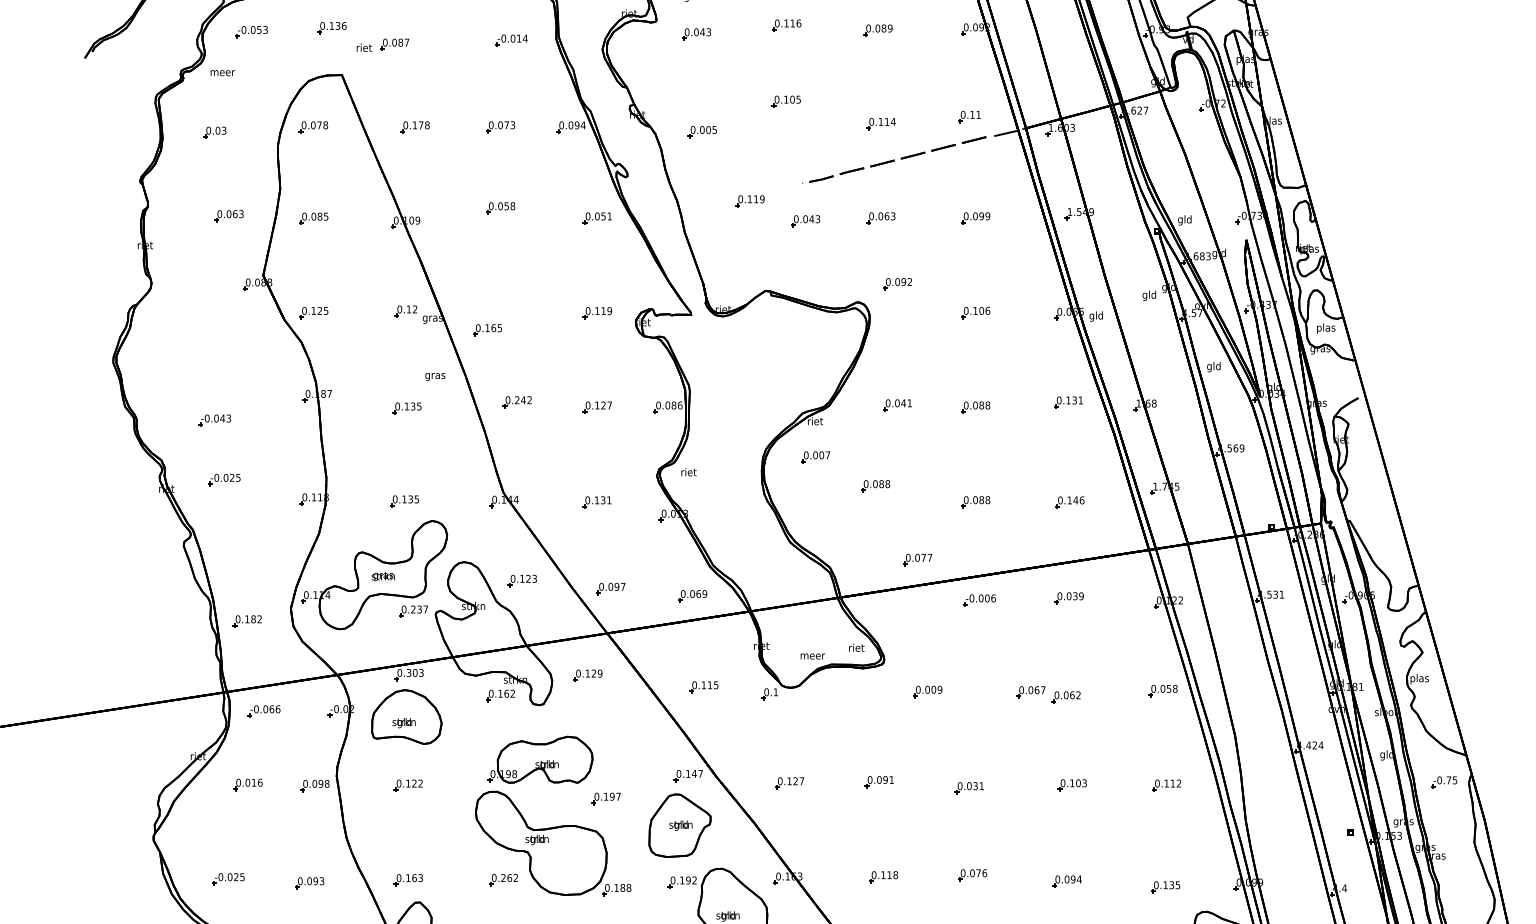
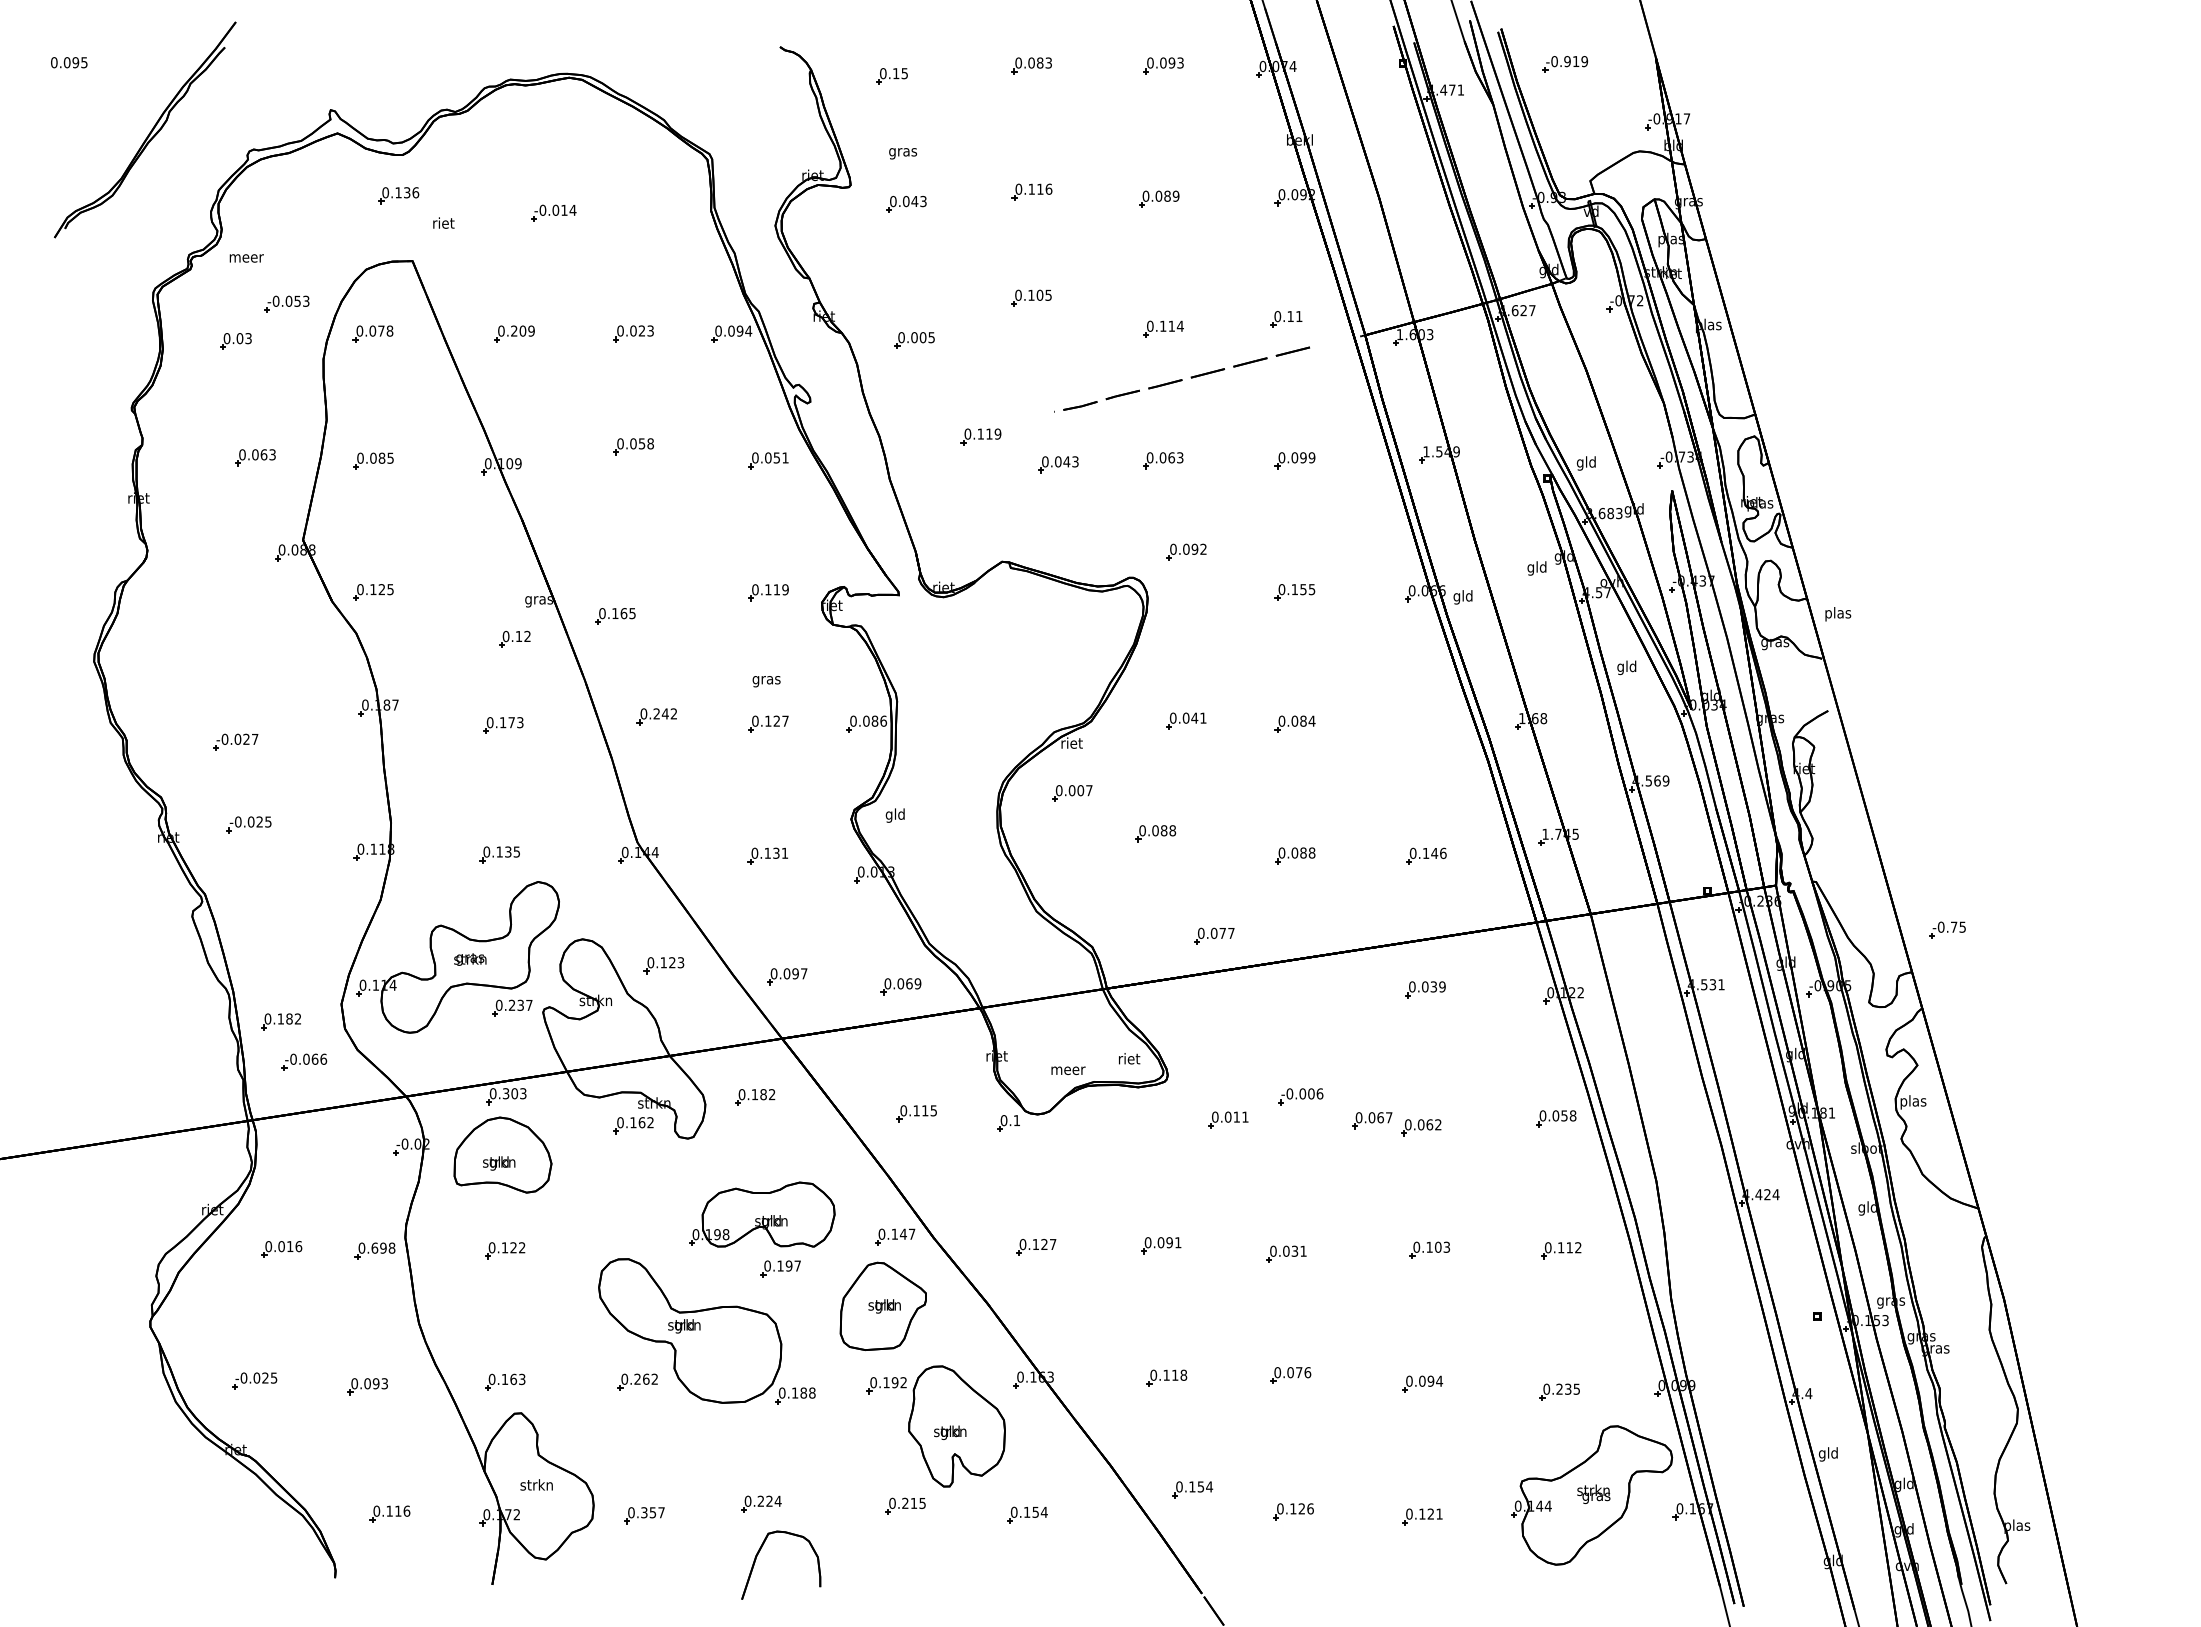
part: (251, 31) -> (286, 303), moved
part: (511, 40) -> (553, 212), moved
part: (395, 44) -> (486, 218), removed
text: (420, 124) -> (522, 330), 0.178 -> 0.209
text: (506, 124) -> (641, 330), 0.073 -> 0.023
line: (1006, 133) -> (1337, 342), removed
part: (405, 310) -> (514, 638), moved
text: (984, 310) -> (1307, 589), 0.106 -> 0.155
text: (1326, 328) -> (1838, 614), moved
text: (435, 376) -> (766, 681), moved
part: (1068, 402) -> (1424, 716), removed
text: (987, 404) -> (1311, 720), 0.088 -> 0.084
text: (415, 406) -> (515, 722), 0.135 -> 0.173
text: (225, 417) -> (250, 738), -0.043 -> -0.027
text: (688, 473) -> (895, 815), riet -> gld
part: (979, 600) -> (1300, 1096), moved
text: (596, 673) -> (767, 1094), 0.129 -> 0.182
text: (936, 689) -> (1240, 1116), 0.009 -> 0.011
part: (264, 710) -> (304, 1061), moved
part: (540, 759) -> (762, 1214), moved
part: (1444, 781) -> (1947, 929), moved
text: (314, 783) -> (374, 1247), 0.098 -> 0.698
text: (1165, 884) -> (1559, 1388), 0.135 -> 0.235

